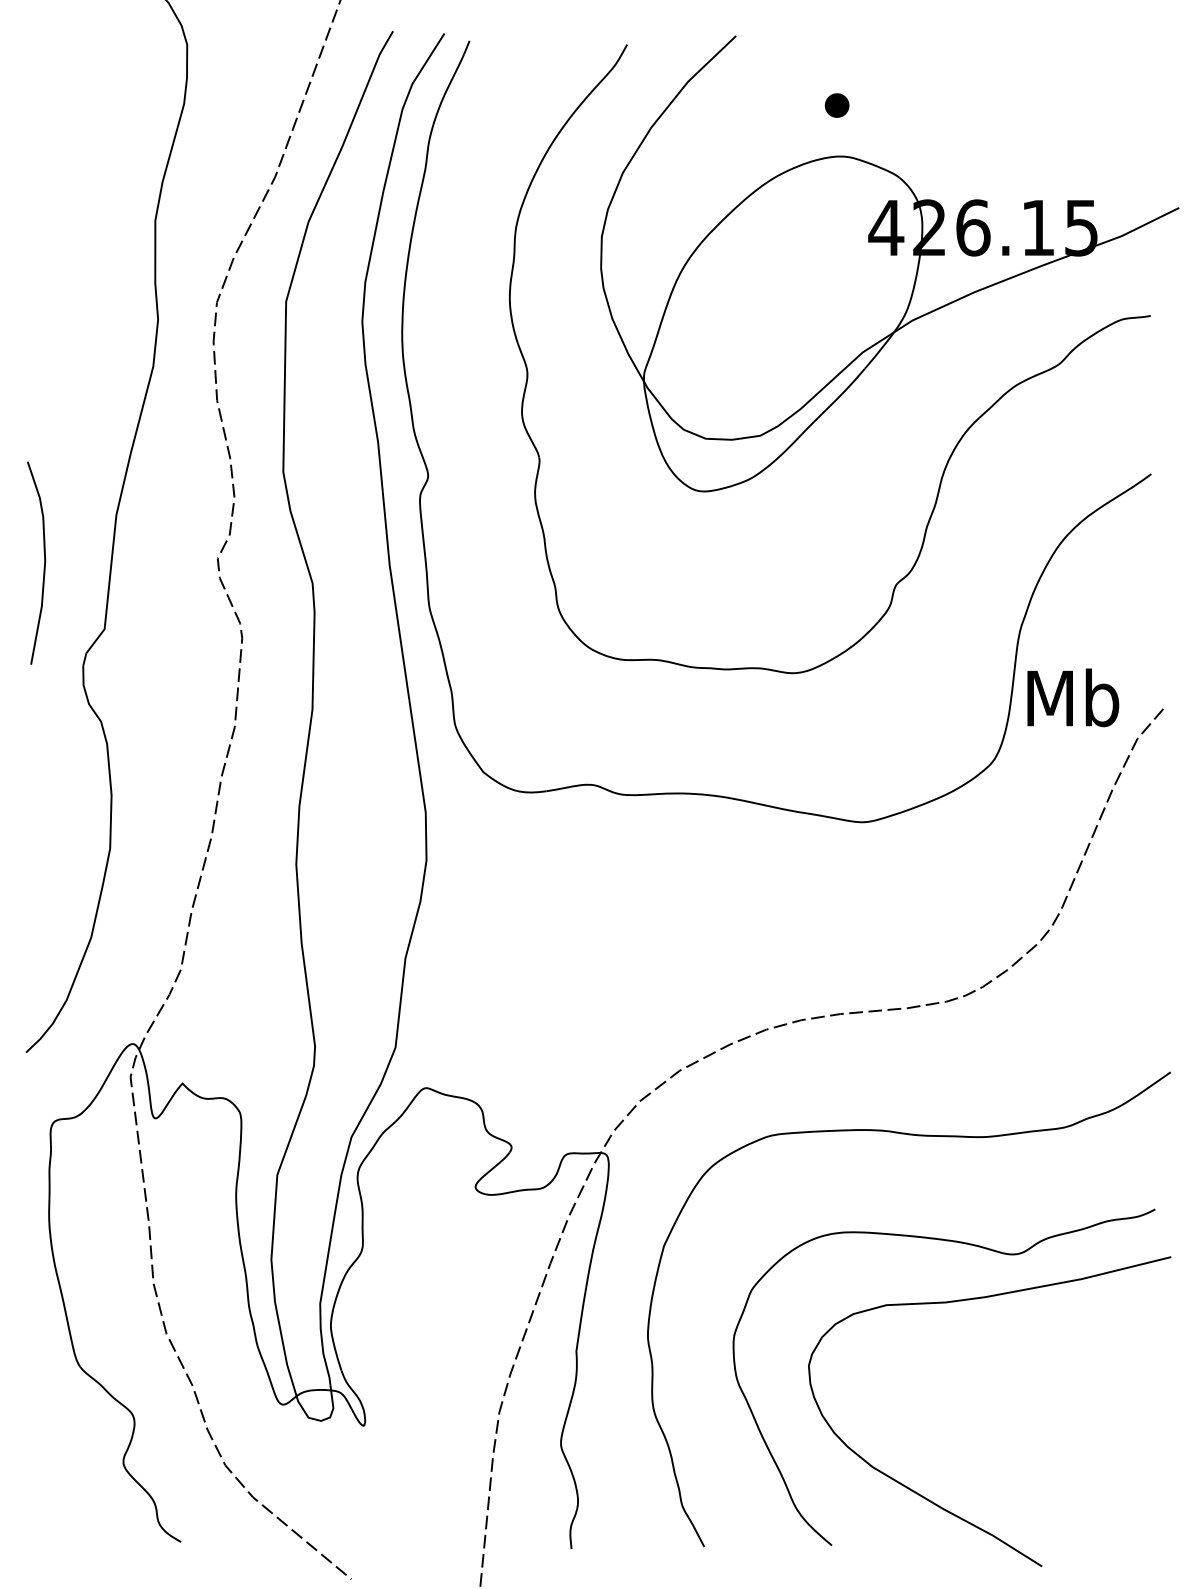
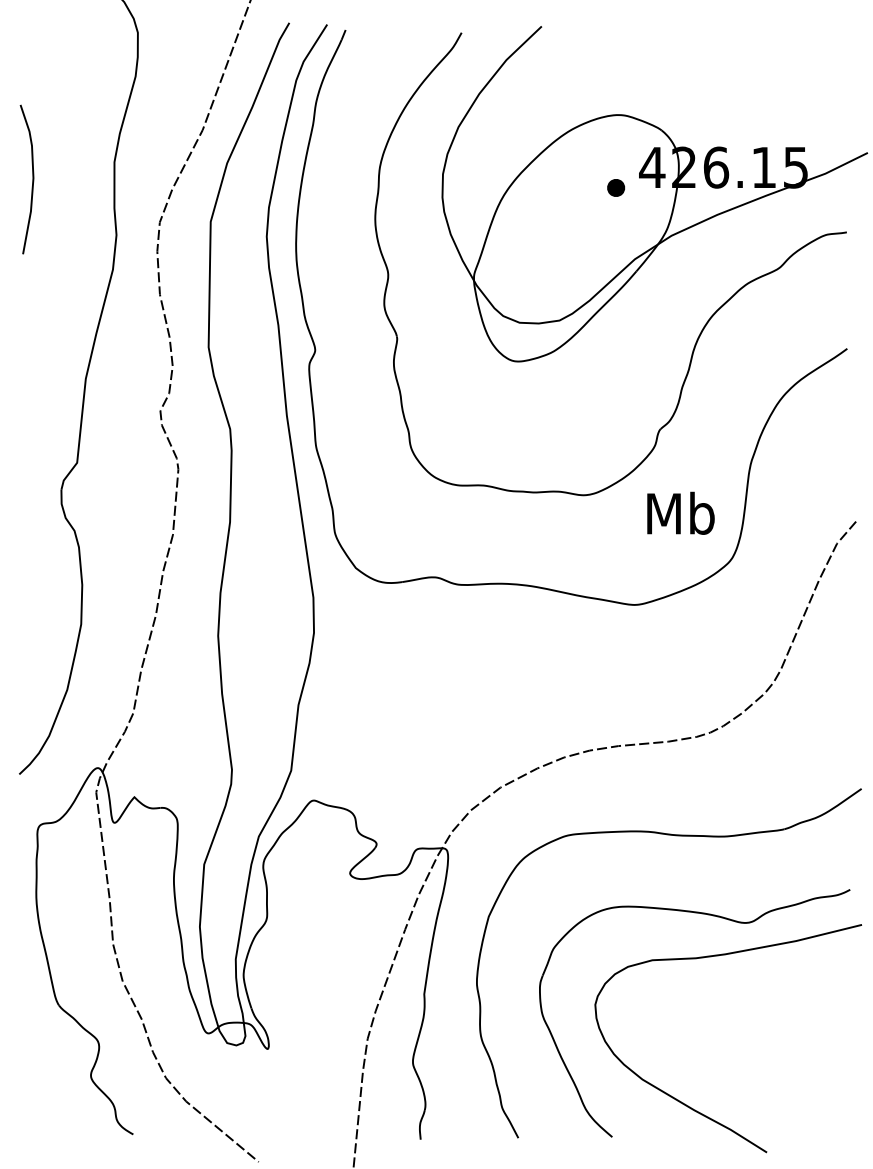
part: (836, 105) -> (615, 187), moved
curve: (44, 562) -> (32, 179), moved
text: (1073, 697) -> (681, 513), moved

